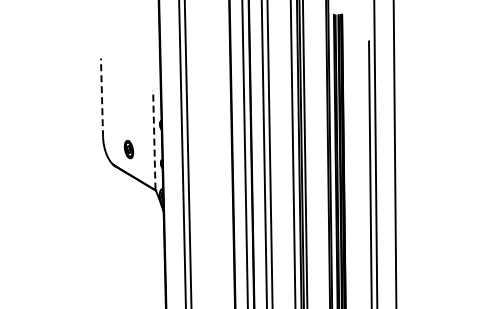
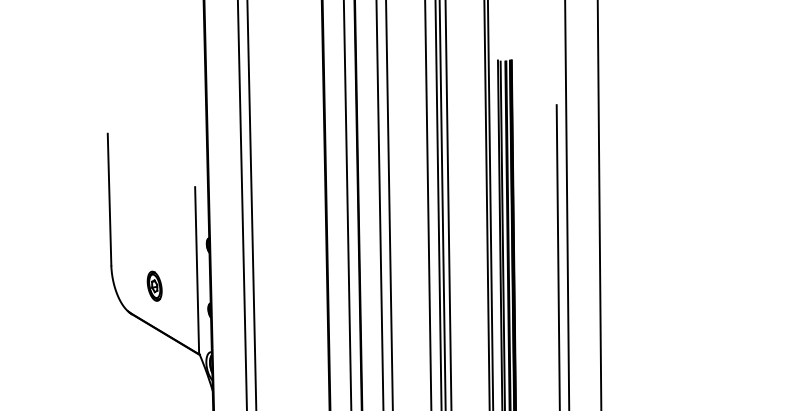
line: (102, 97) -> (110, 198), dashed -> solid
line: (154, 140) -> (197, 271), dashed -> solid

